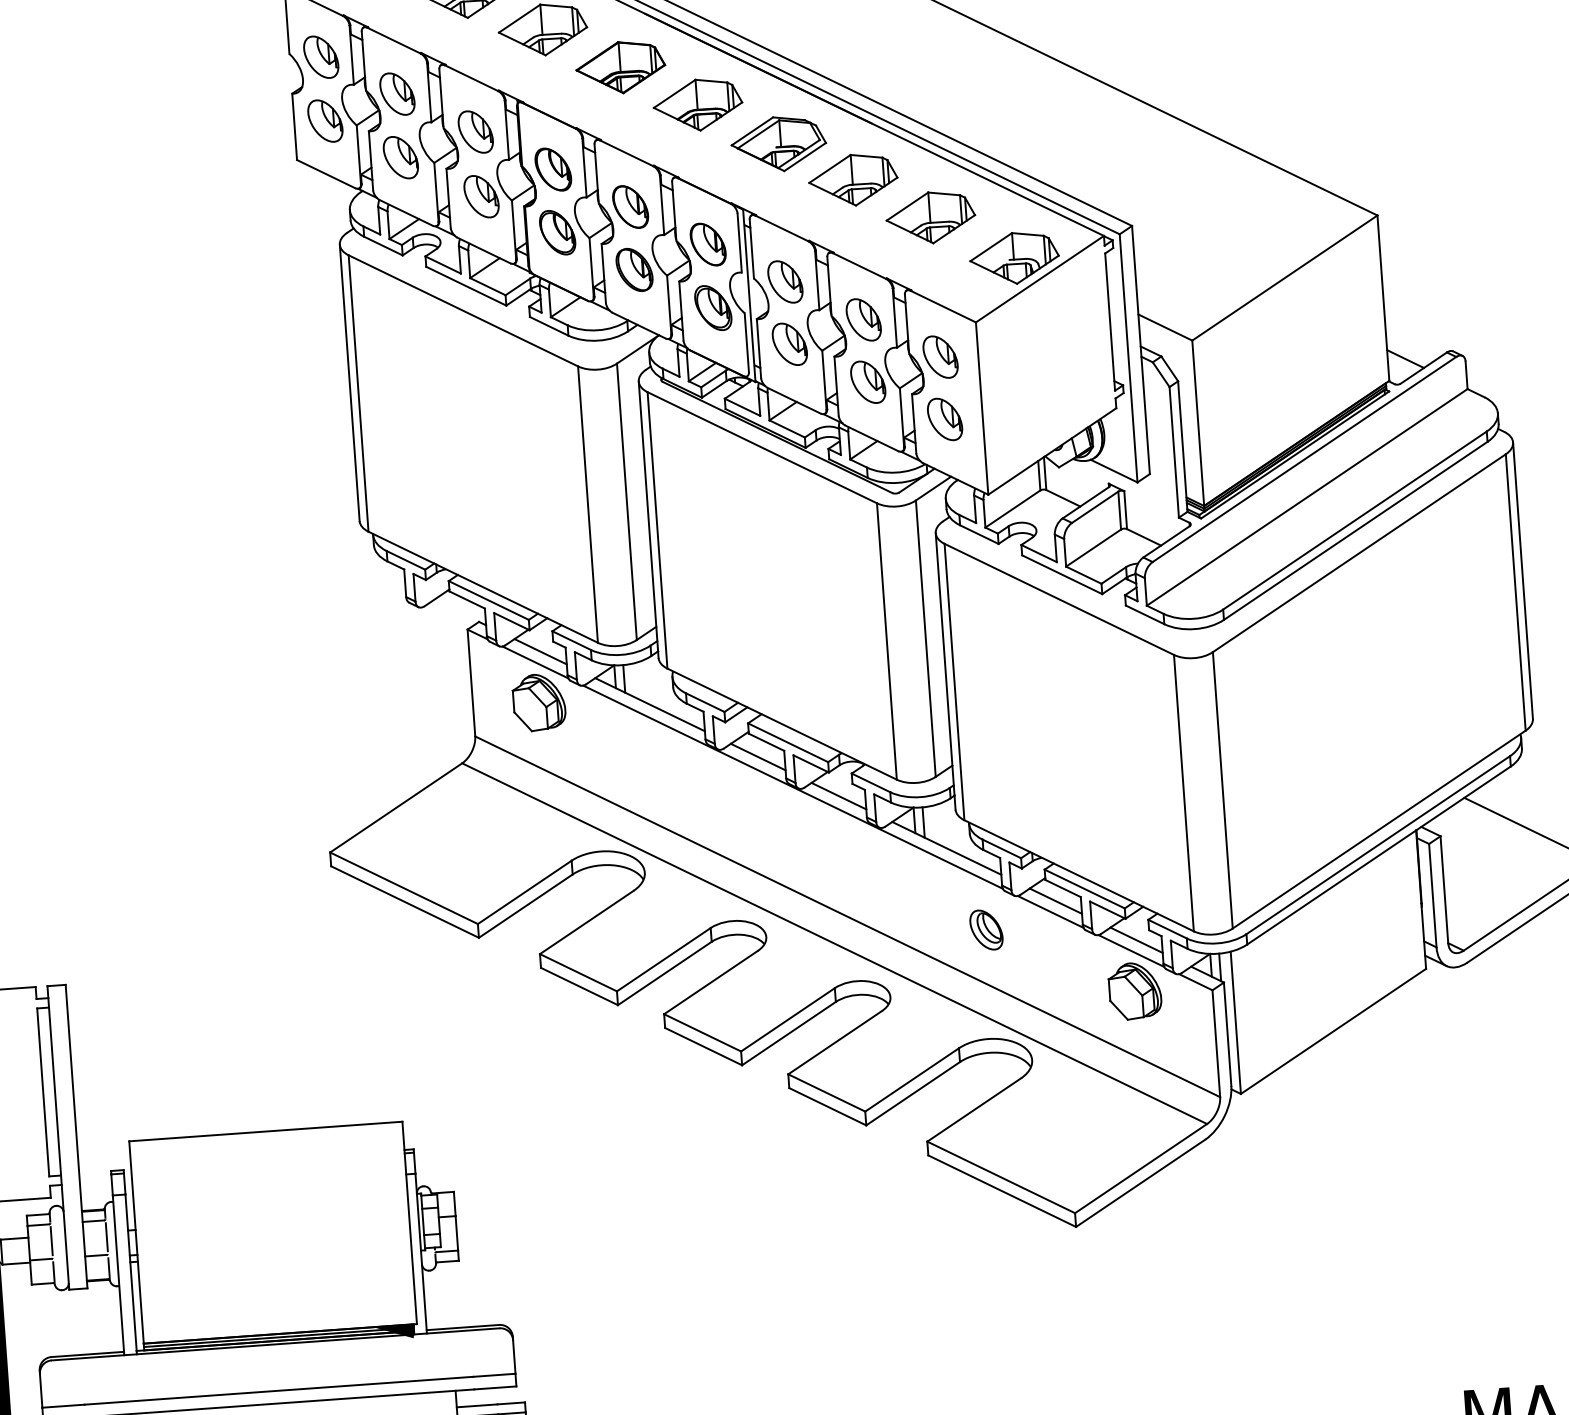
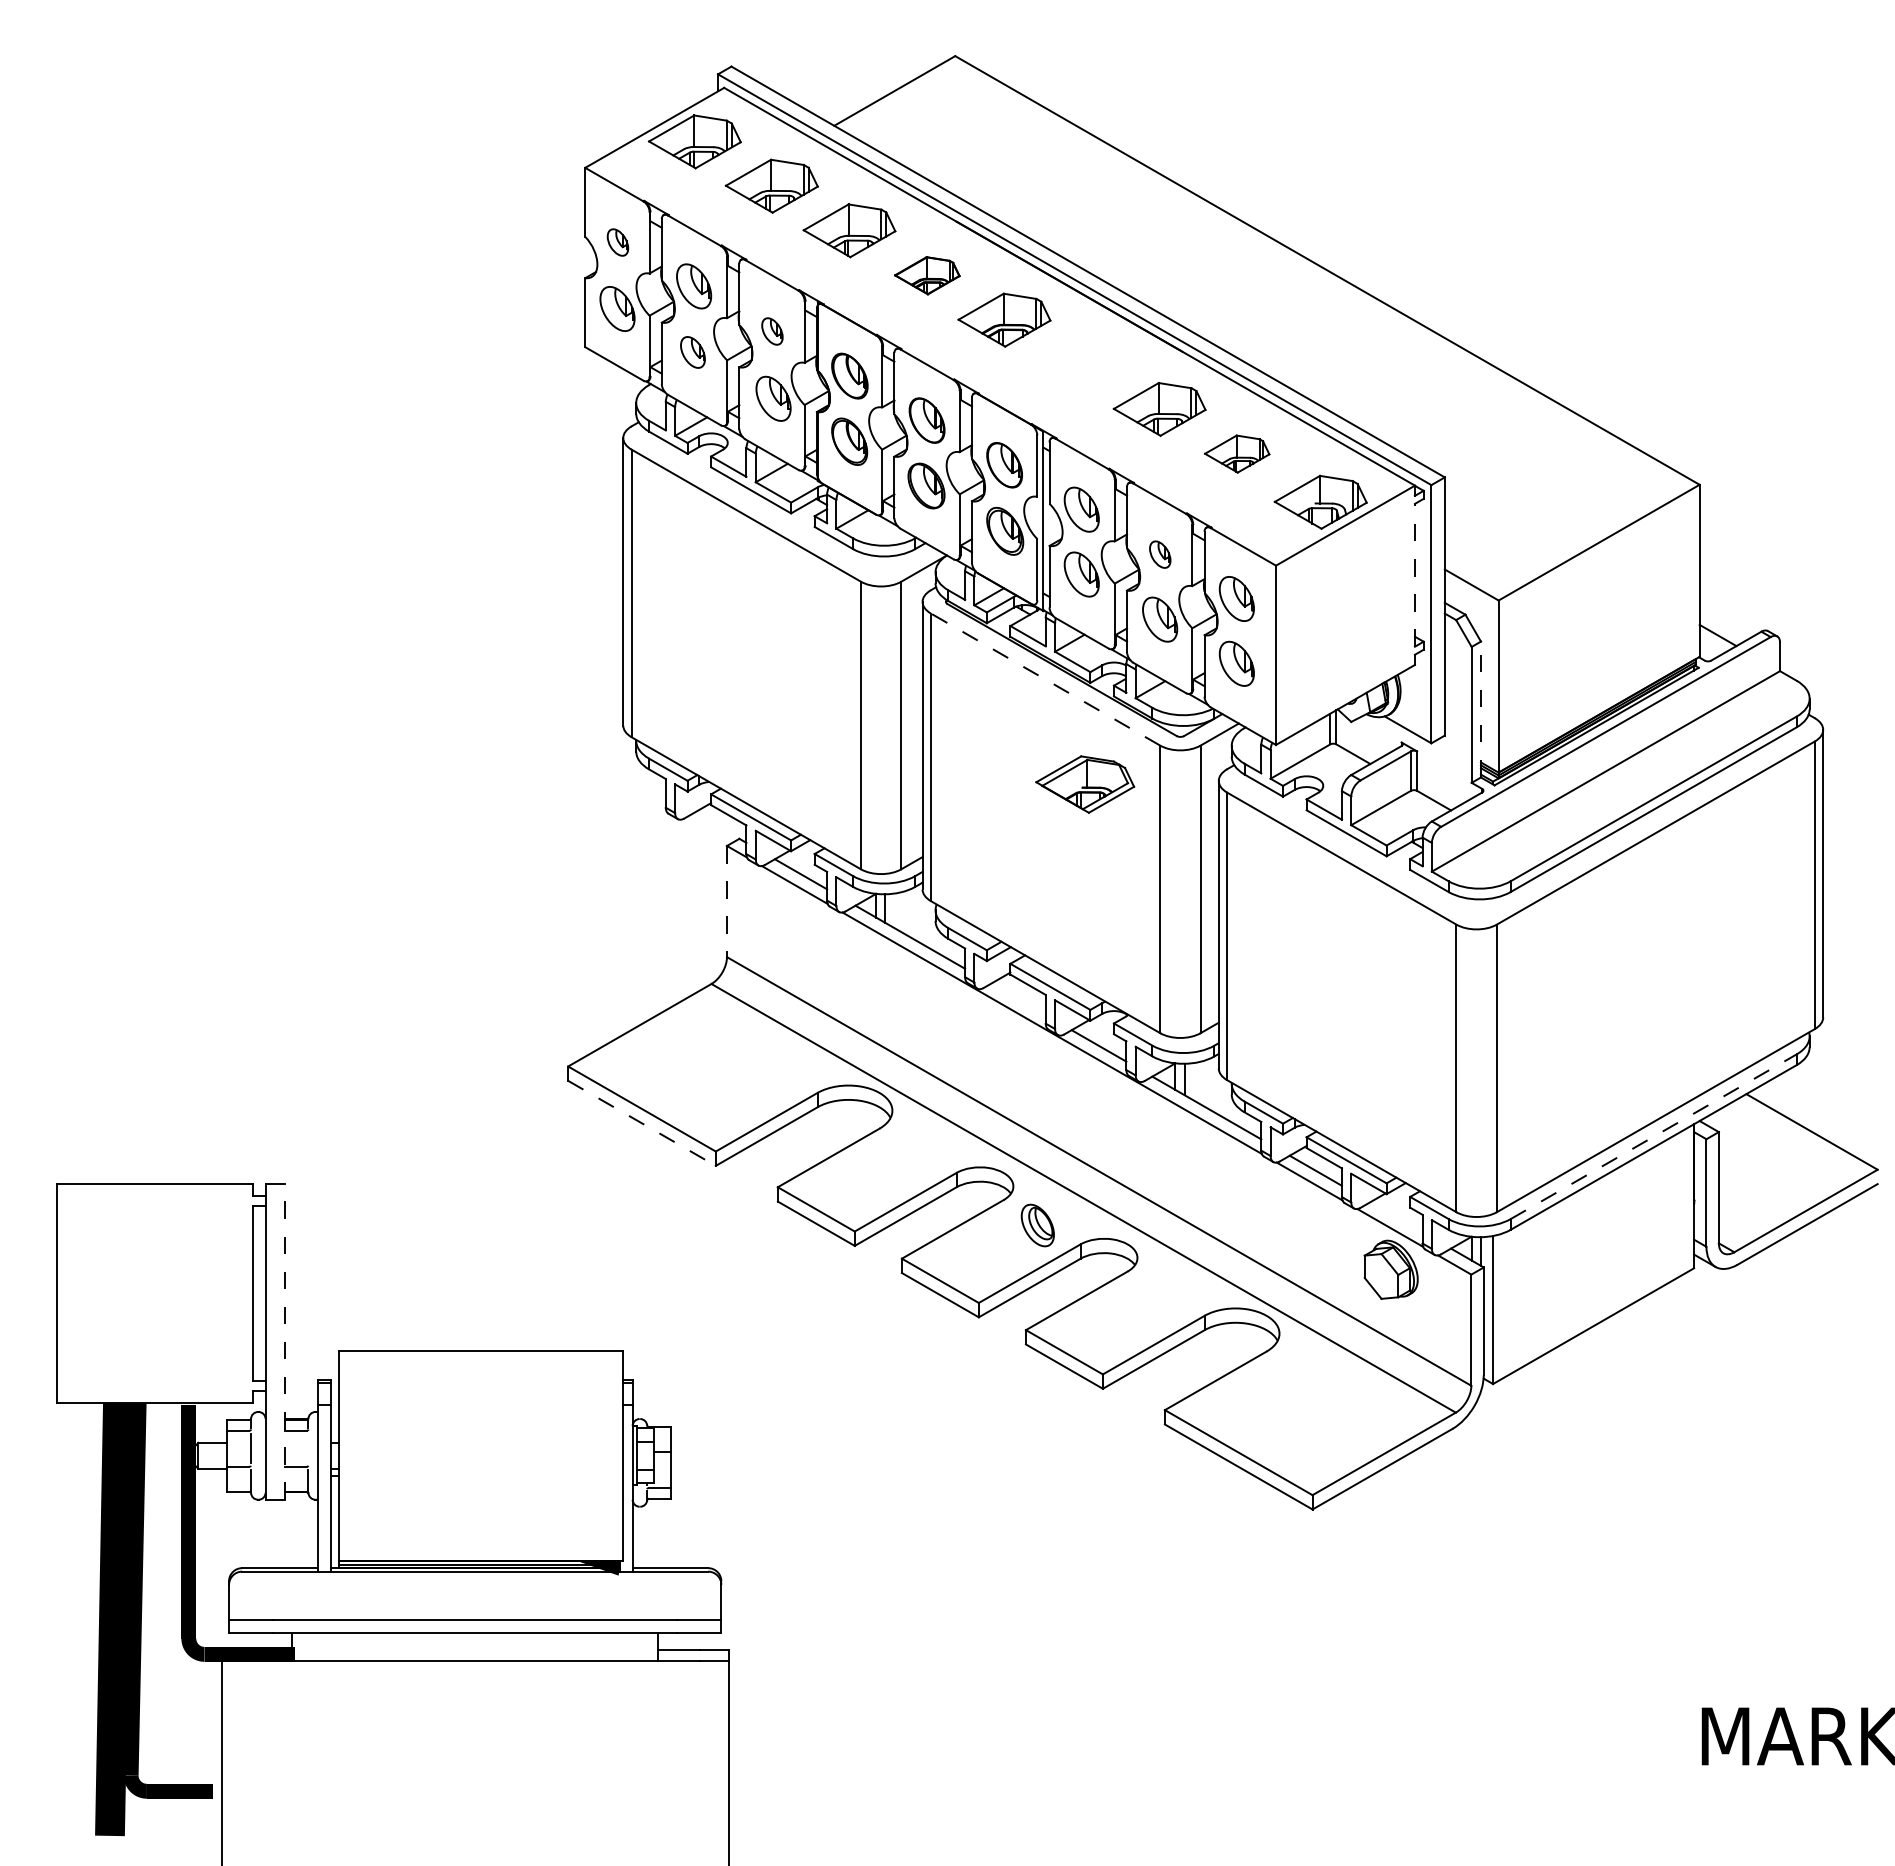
part: (320, 57) -> (617, 242), size x0.6
part: (621, 67) -> (927, 275), size x0.7
part: (475, 132) -> (772, 331), size x0.6
part: (779, 144) -> (1085, 784), moved
part: (400, 157) -> (692, 352), size x0.7
part: (931, 217) -> (1237, 453), size x0.7
part: (864, 319) -> (1160, 554), size x0.6
line: (1109, 321) -> (1414, 574), solid -> dashed
line: (1182, 446) -> (1480, 709), solid -> dashed
line: (762, 447) -> (1045, 679), solid -> dashed
line: (471, 682) -> (727, 901), solid -> dashed
part: (538, 702) -> (795, 926), removed
line: (758, 757) -> (1018, 999), removed
line: (1378, 844) -> (1654, 1136), solid -> dashed
line: (405, 902) -> (642, 1123), solid -> dashed
part: (986, 930) -> (1037, 1225), moved
line: (1136, 940) -> (1396, 1217), removed
line: (76, 1136) -> (284, 1341), solid -> dashed
line: (106, 1236) -> (308, 1447), removed

